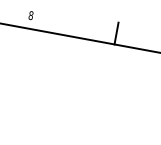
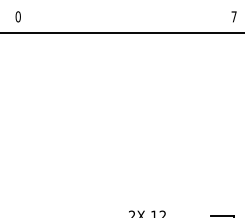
text: (30, 15) -> (17, 16), 8 -> 0
line: (116, 33) -> (126, 19), removed

